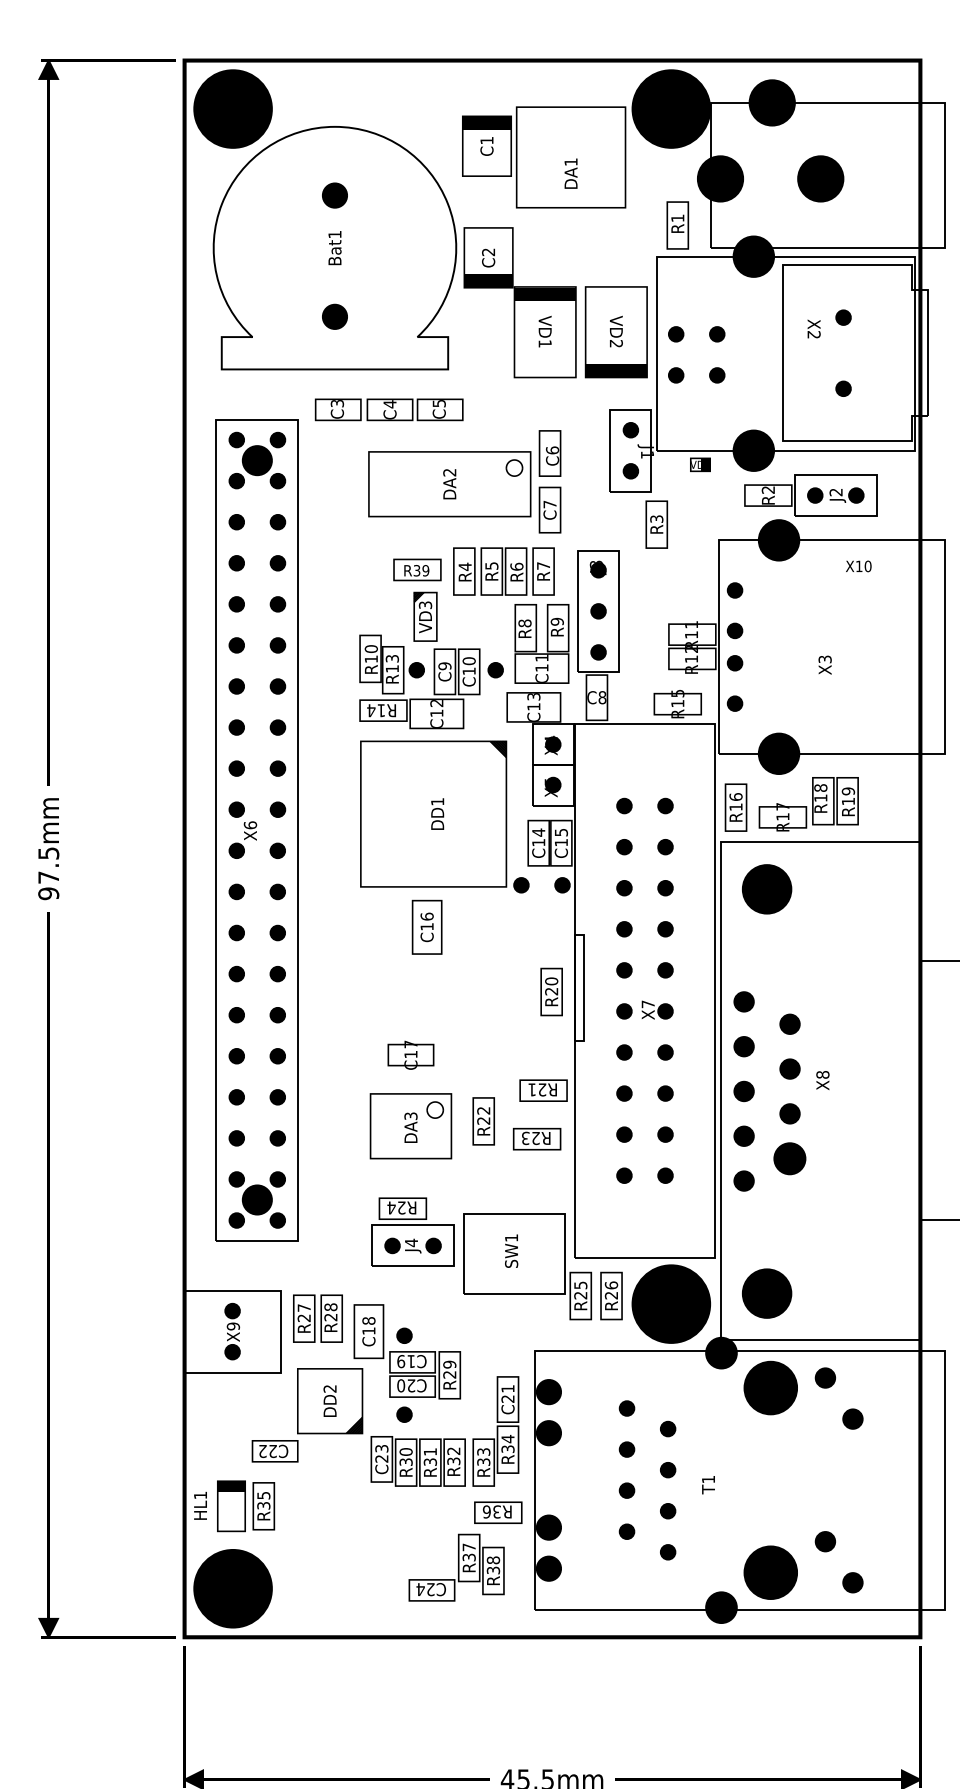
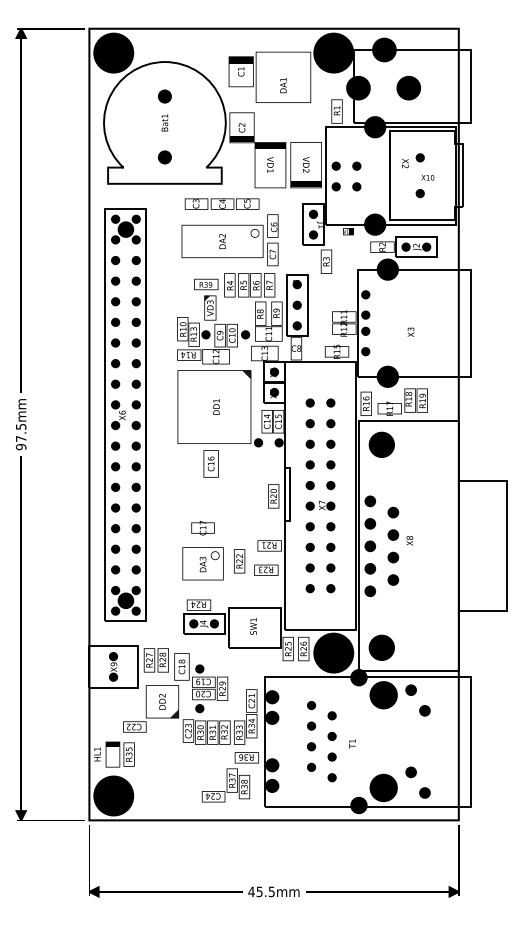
text: (387, 408) -> (221, 203), moved
text: (858, 565) -> (427, 177), moved
part: (790, 1157) -> (393, 579), size x0.62

